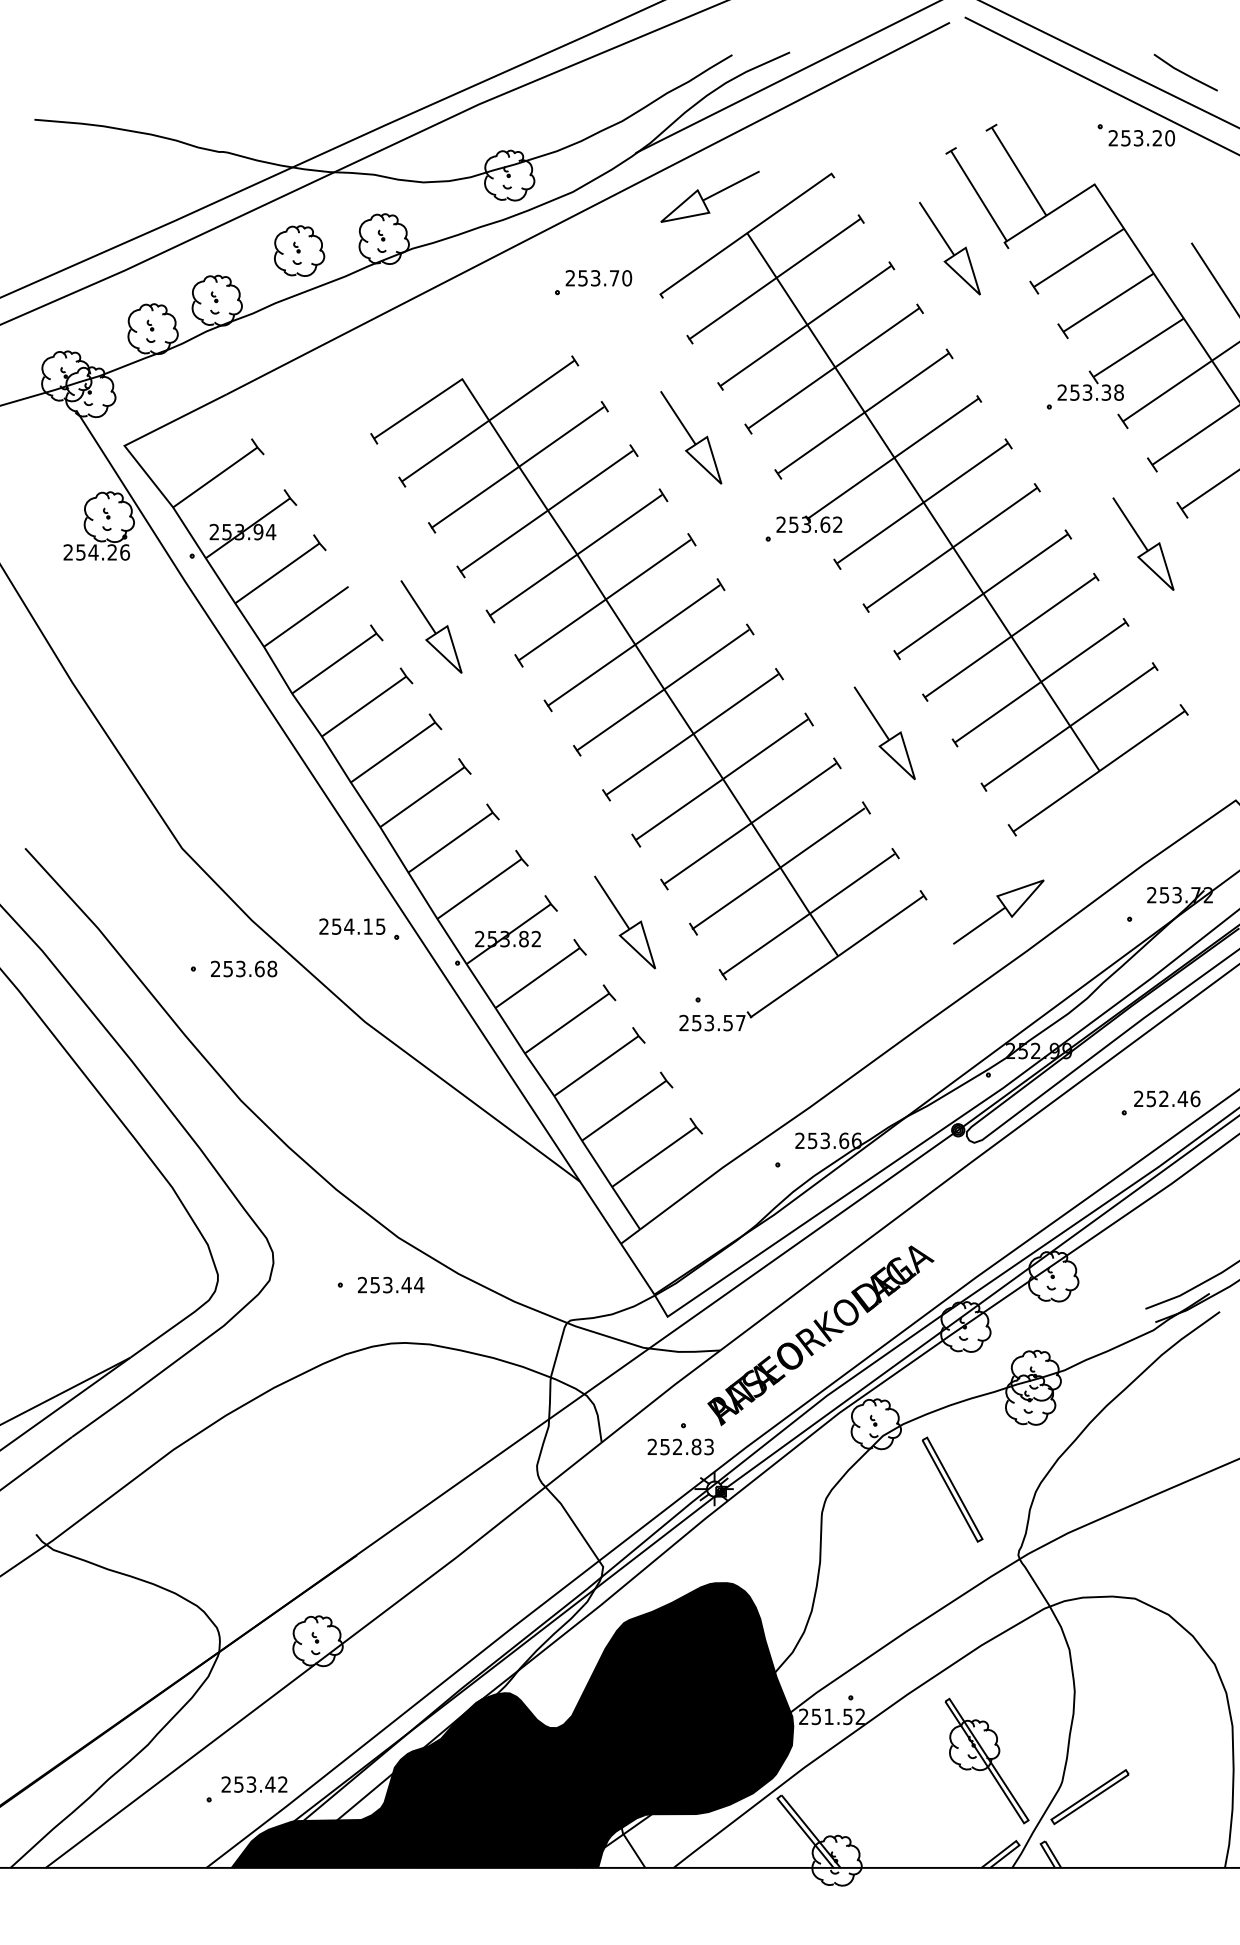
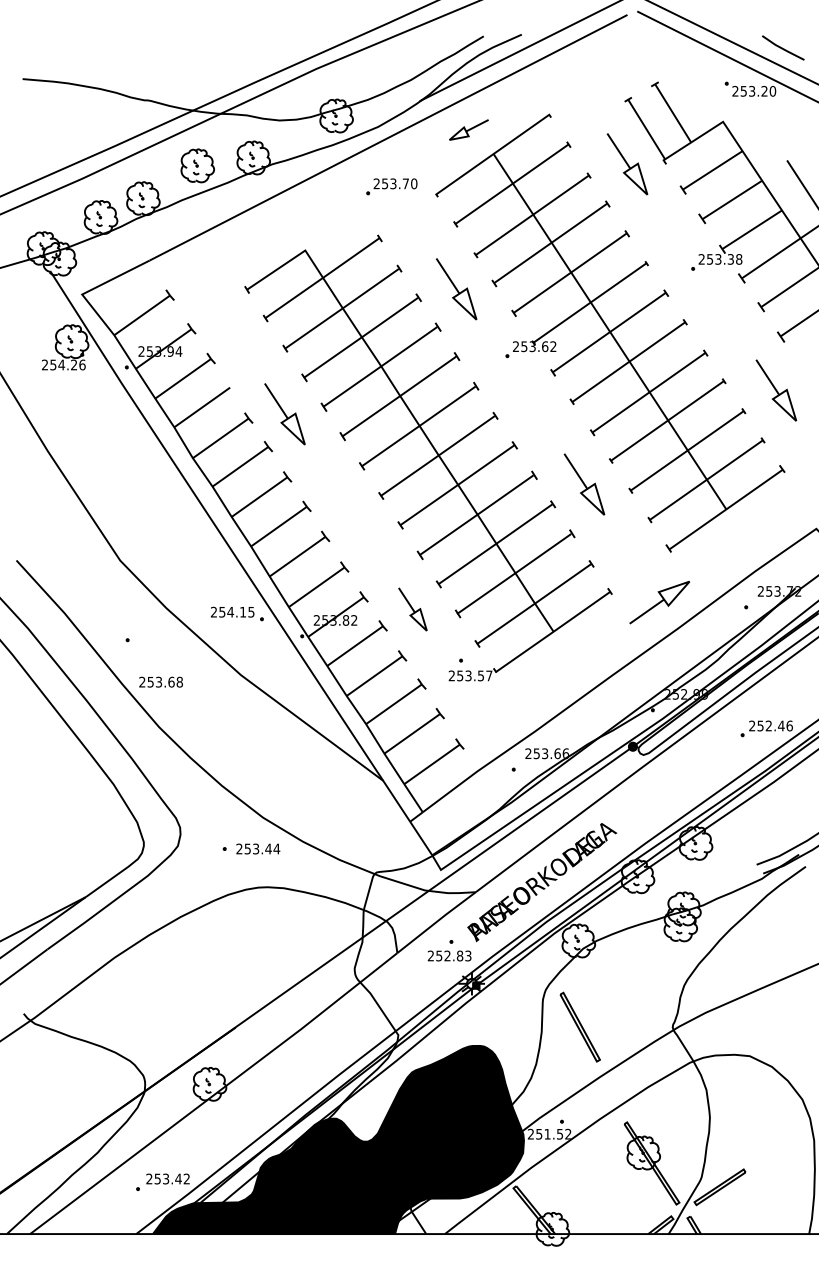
part: (709, 196) -> (468, 129), size x0.6
part: (1143, 544) -> (776, 390), moved
part: (624, 922) -> (412, 609), size x0.7
text: (243, 967) -> (160, 681), moved
part: (951, 1488) -> (579, 1026), moved

